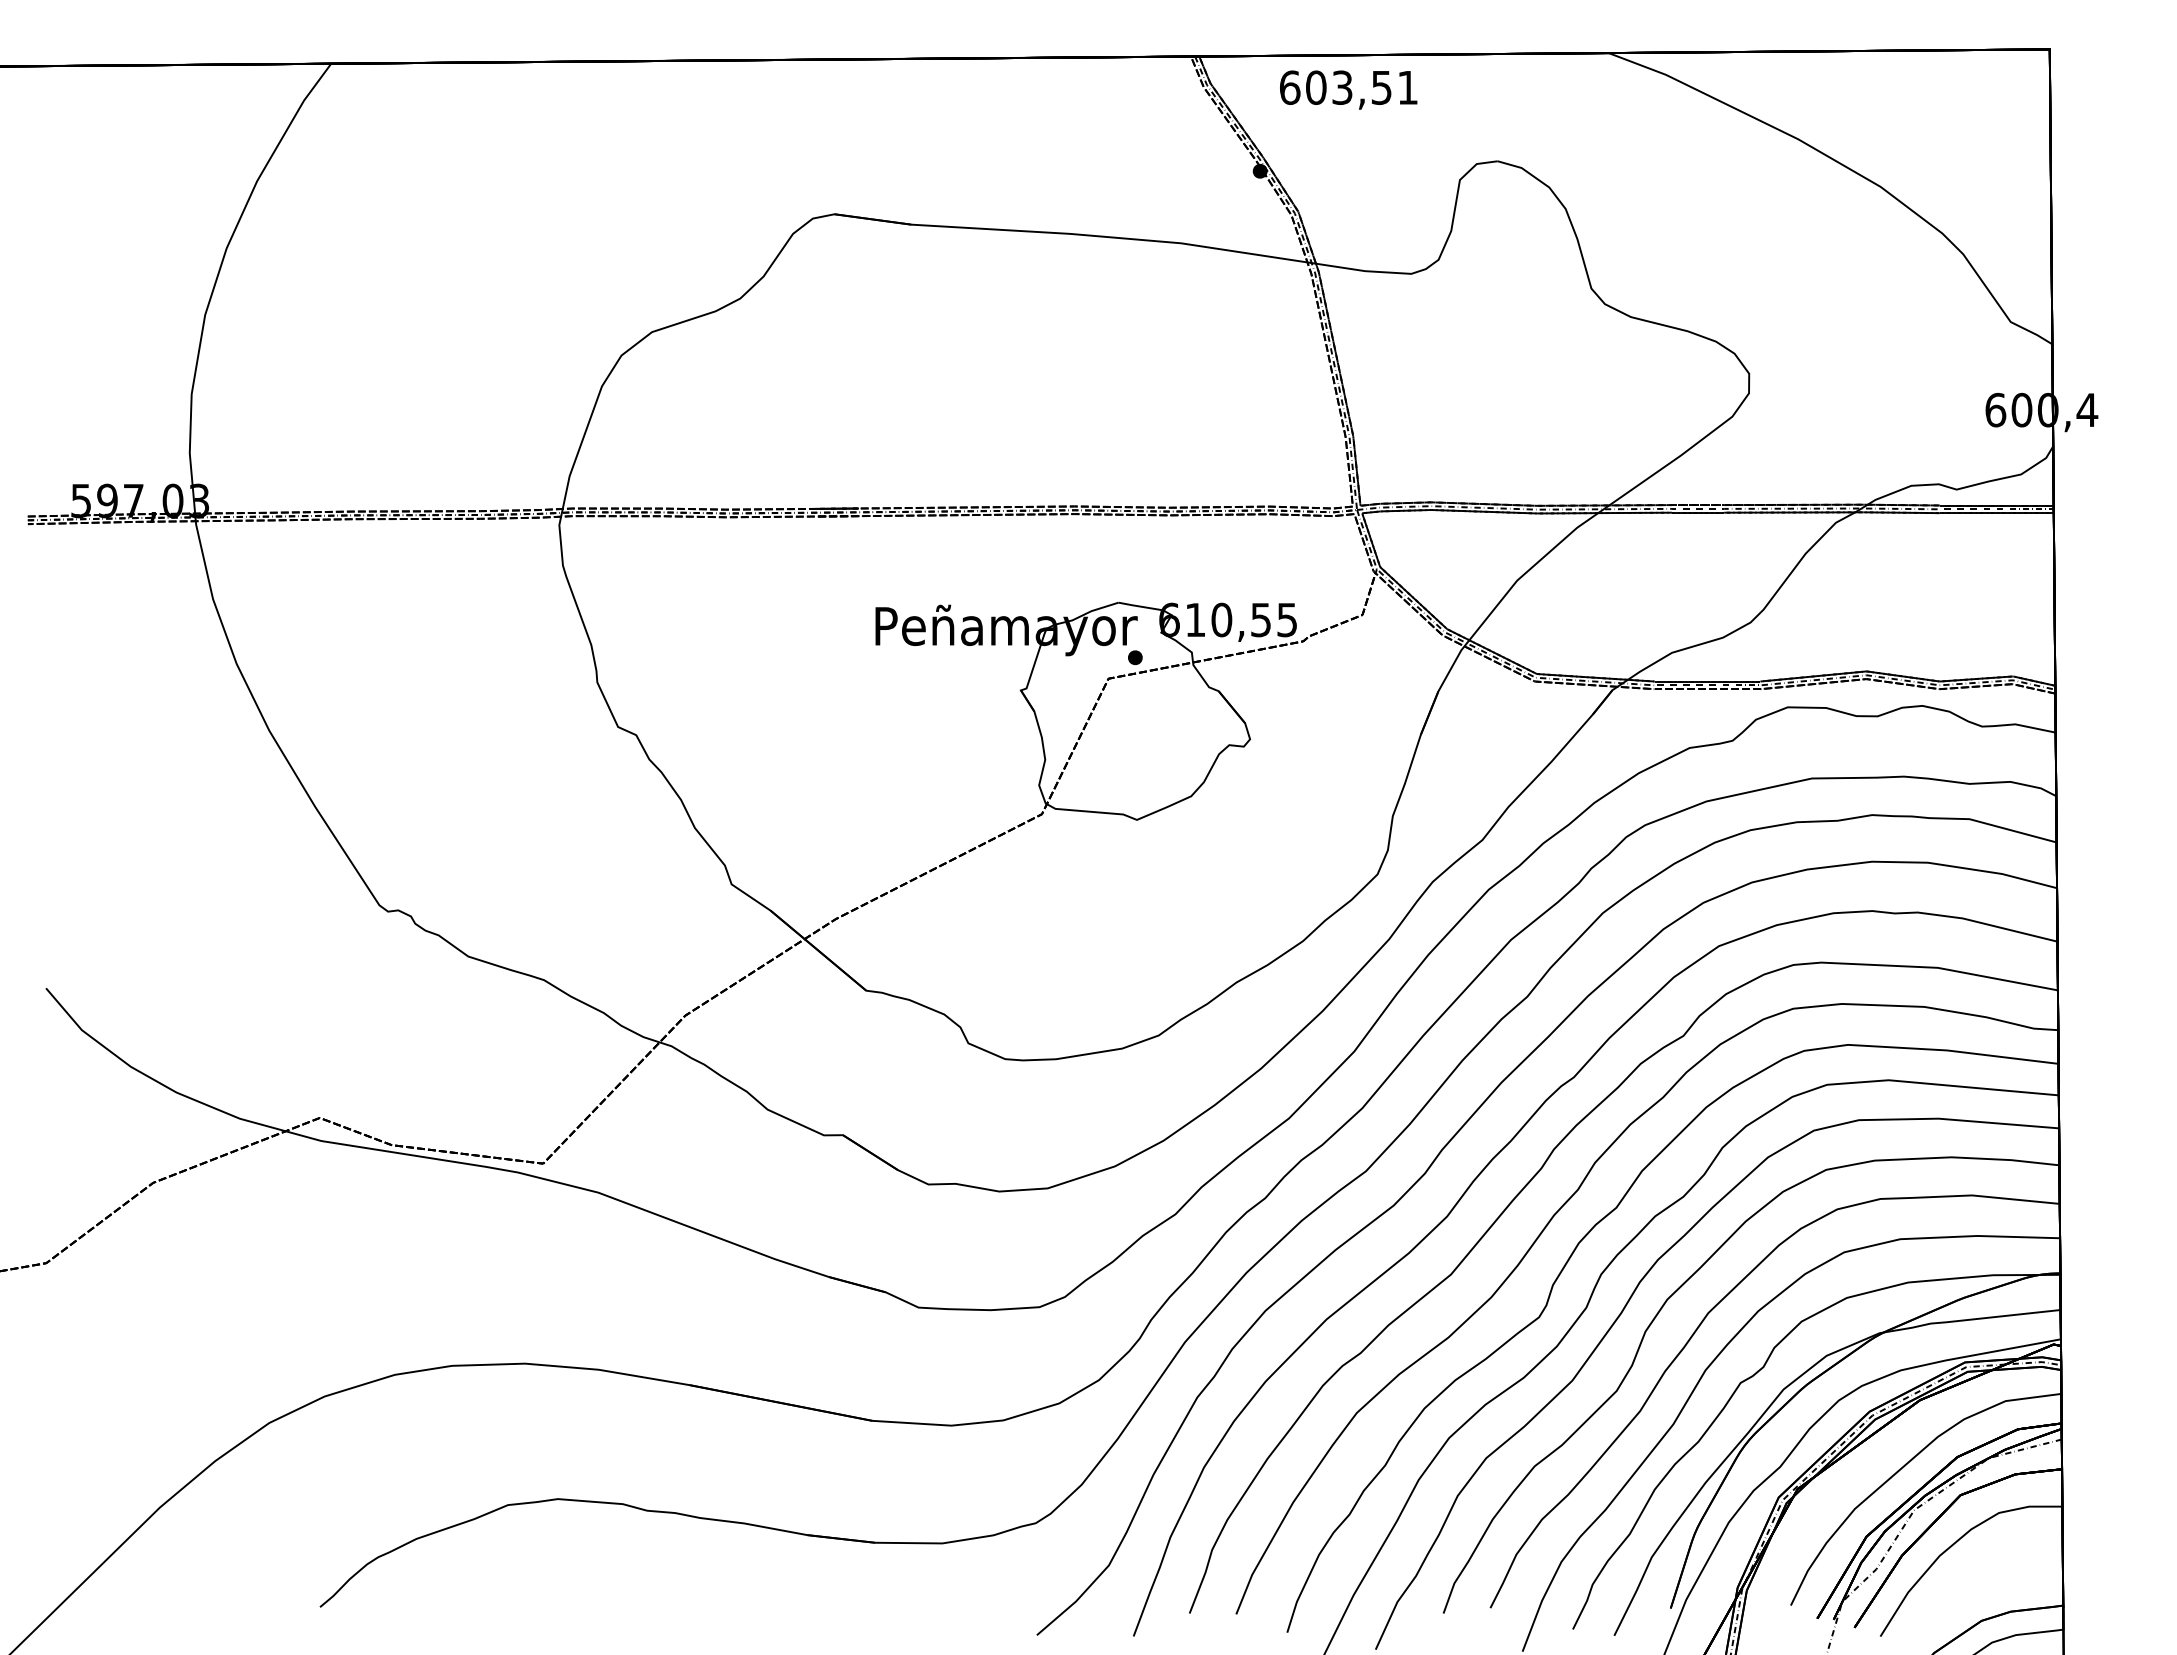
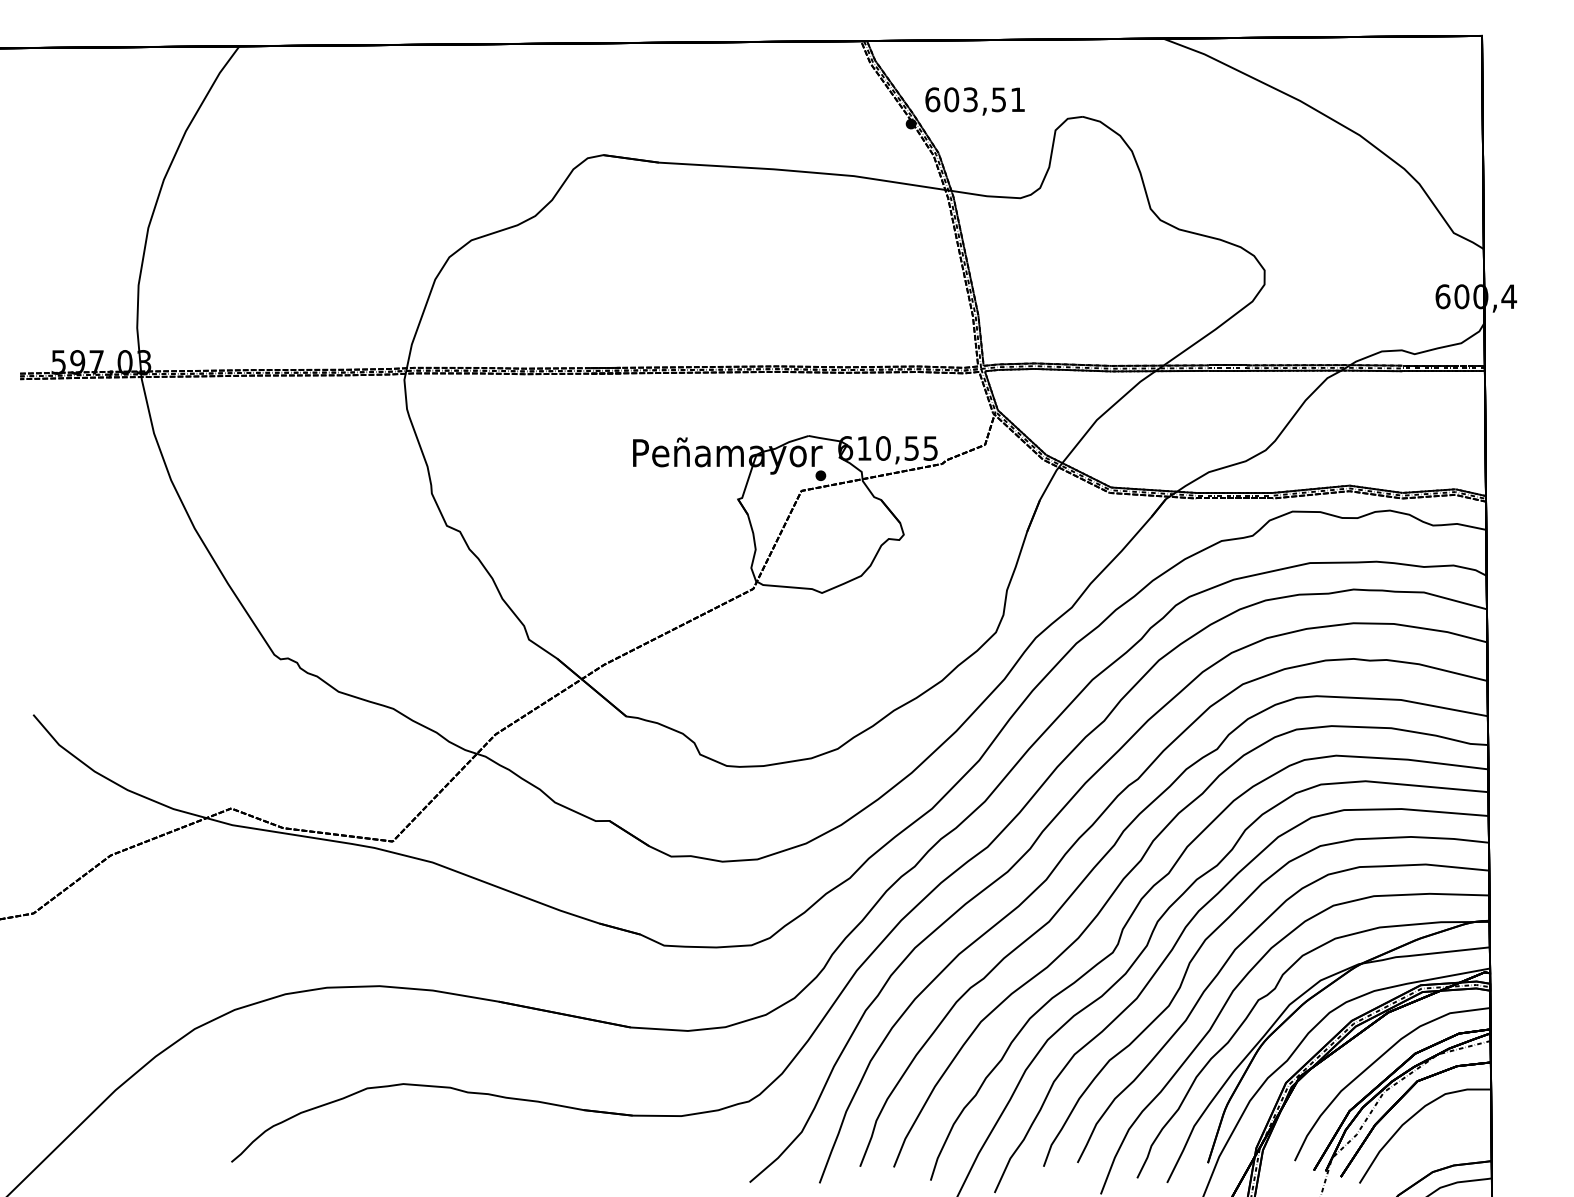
text: (1348, 89) -> (974, 101), moved

